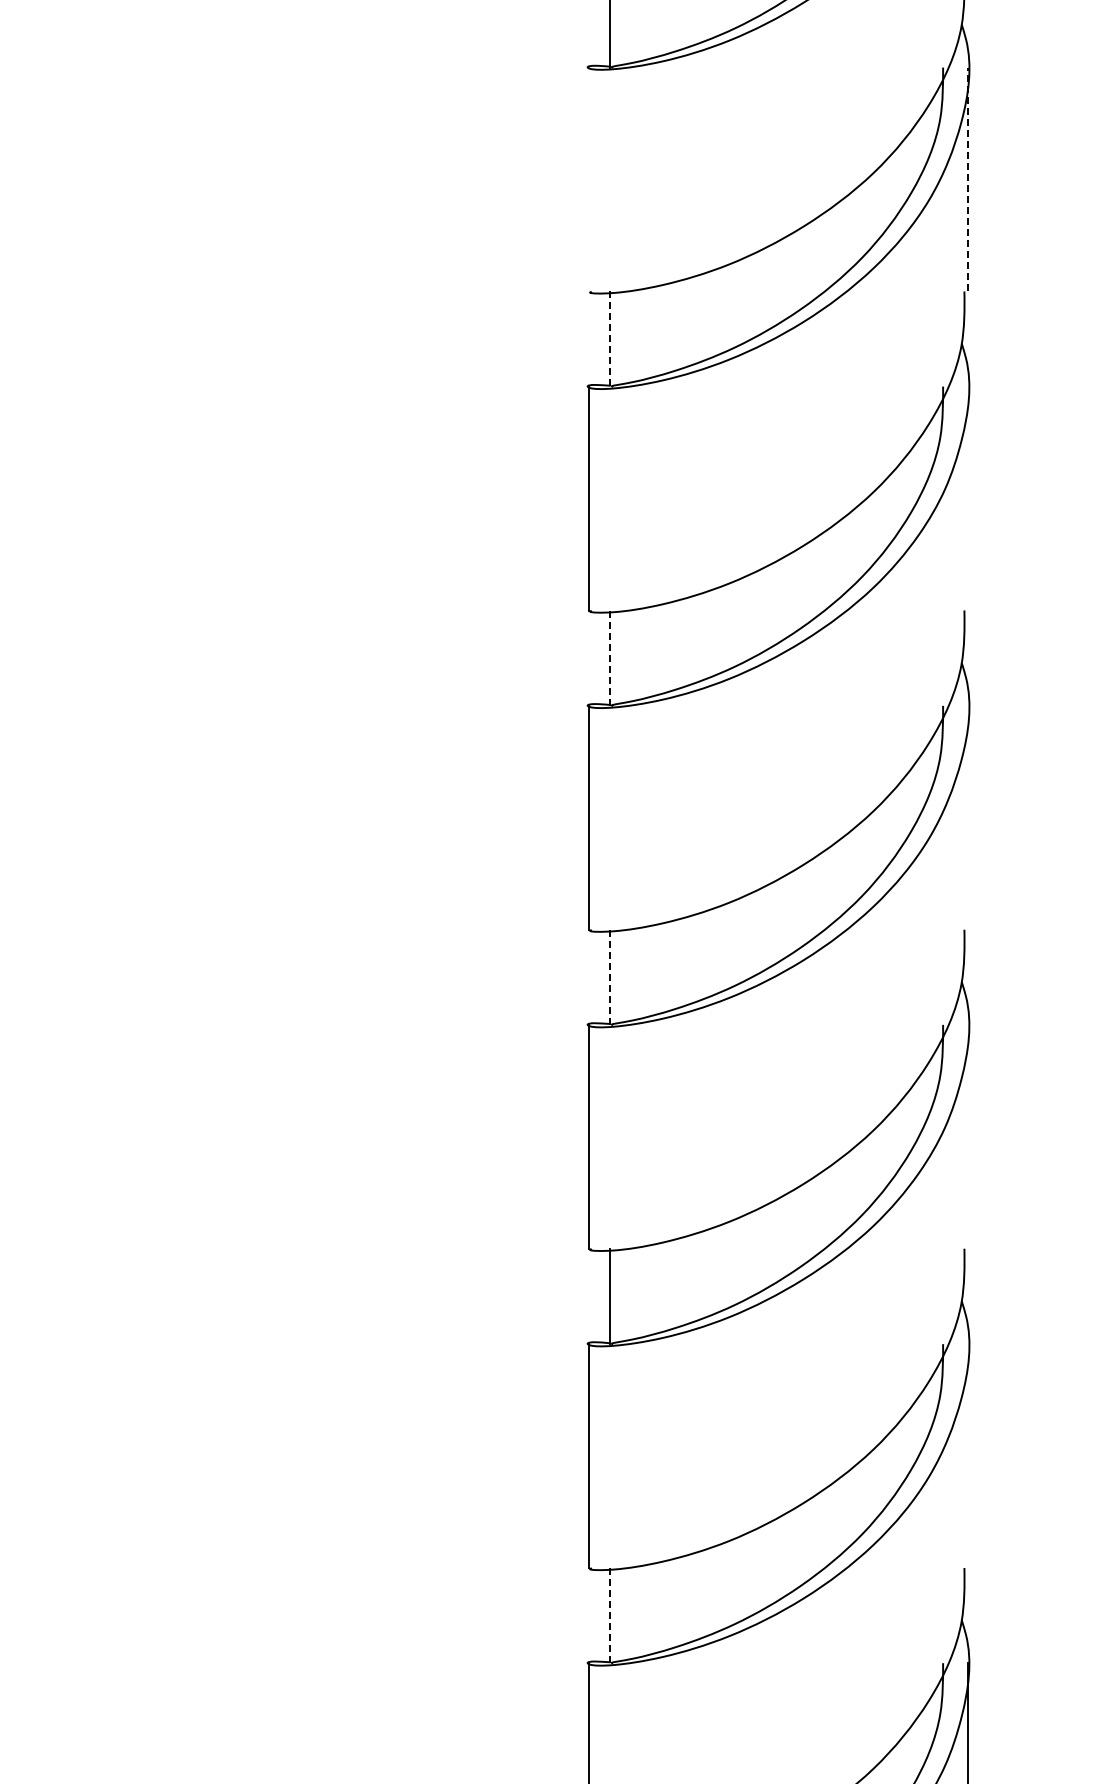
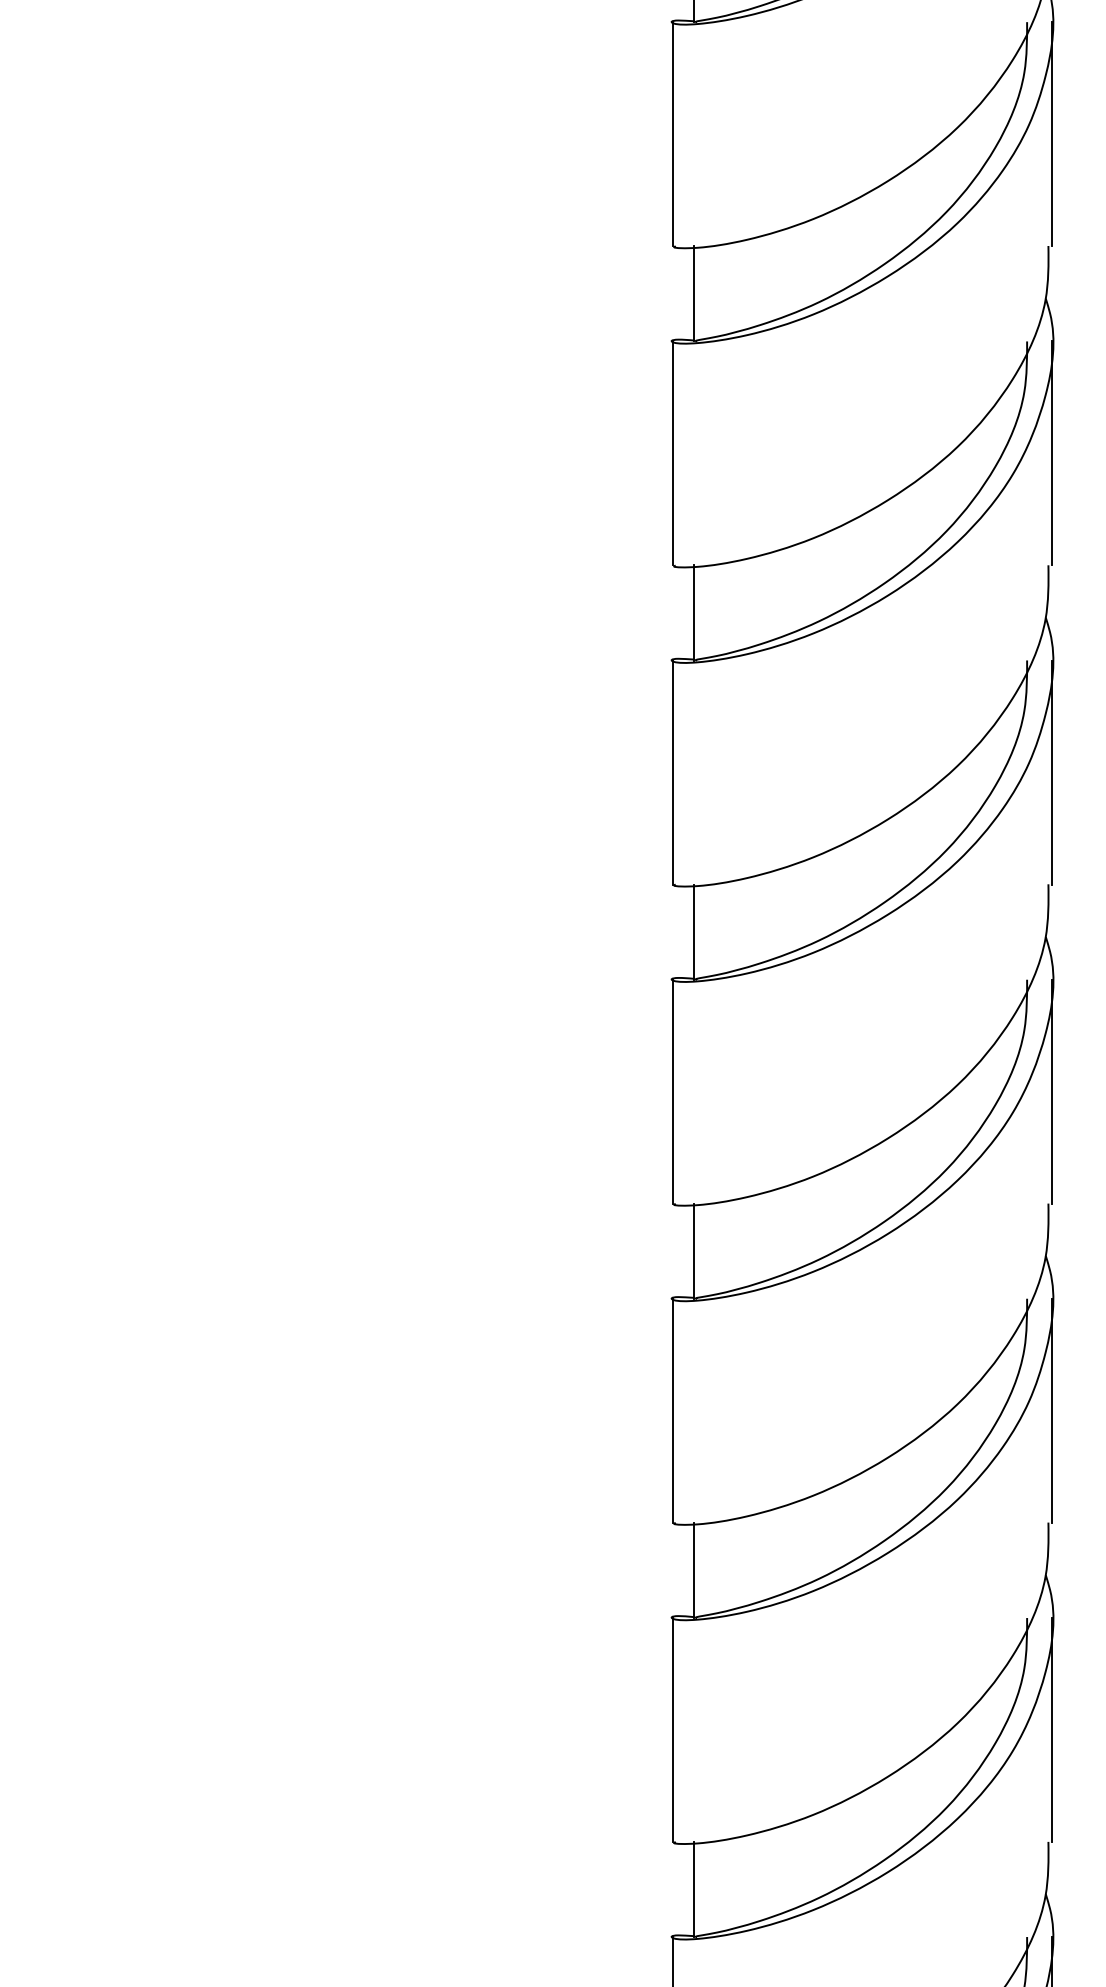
line: (588, 179) -> (672, 453), added
line: (967, 179) -> (1051, 453), dashed -> solid
line: (610, 339) -> (694, 613), dashed -> solid
line: (967, 498) -> (1051, 772), added
line: (610, 658) -> (694, 932), dashed -> solid
line: (967, 817) -> (1051, 1091), added
line: (610, 977) -> (694, 1251), dashed -> solid
line: (967, 1136) -> (1051, 1410), added
line: (967, 1455) -> (1051, 1729), added
line: (610, 1615) -> (694, 1889), dashed -> solid

